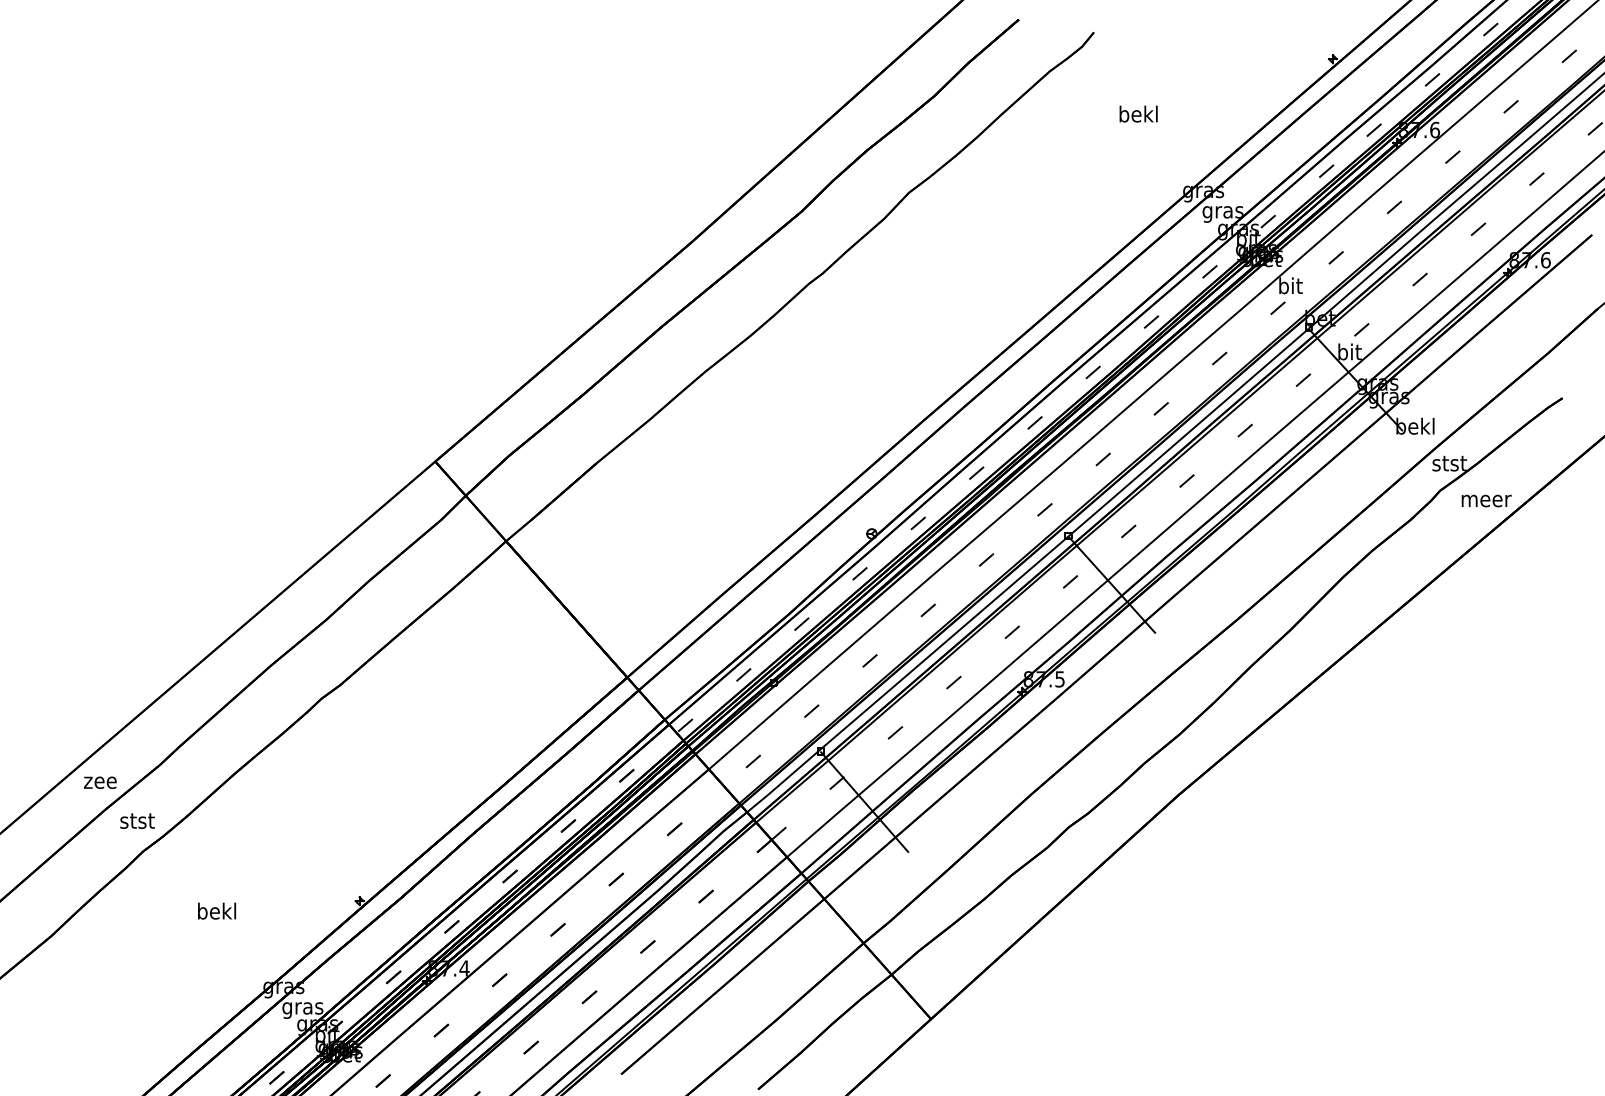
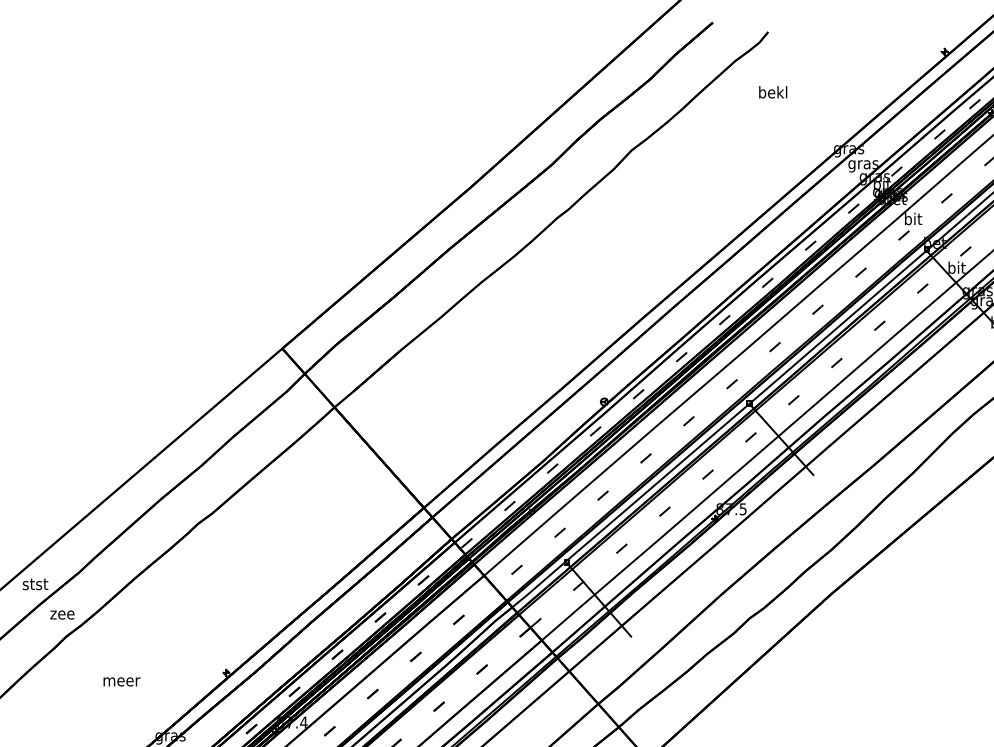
text: (1138, 113) -> (773, 91), moved
text: (100, 781) -> (35, 584), zee -> stst
text: (137, 820) -> (62, 613), stst -> zee
text: (217, 910) -> (121, 679), bekl -> meer

